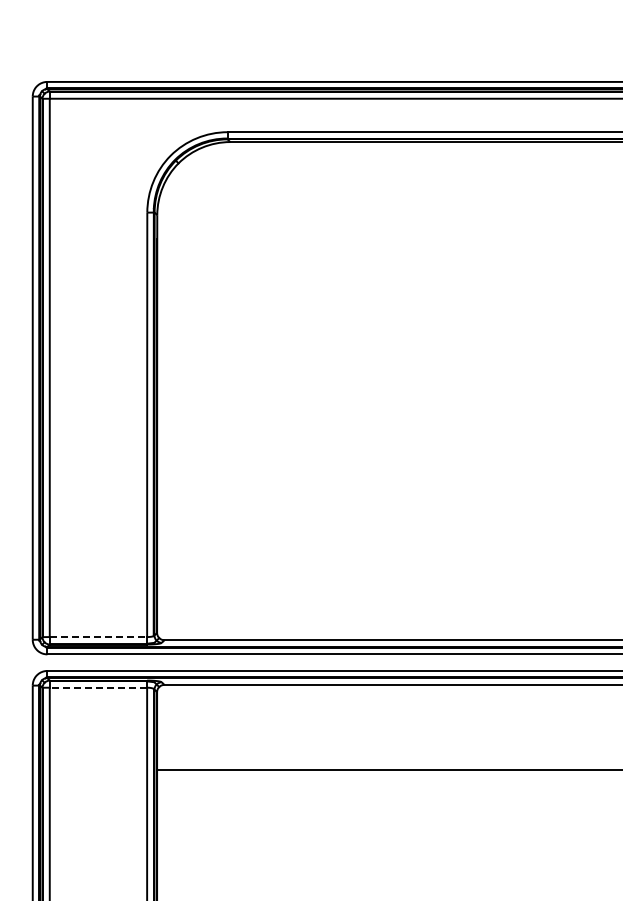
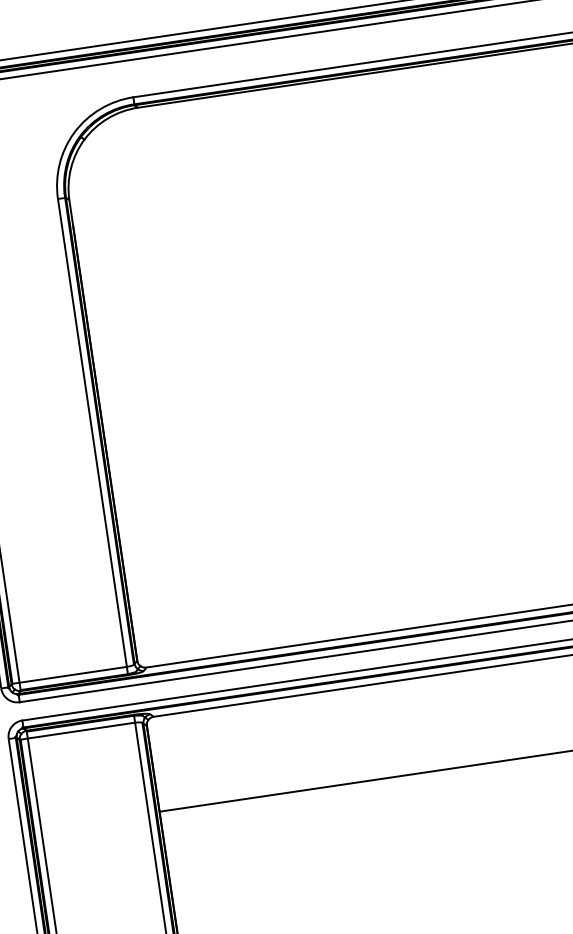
line: (98, 637) -> (73, 675), dashed -> solid
line: (98, 687) -> (81, 730), dashed -> solid

